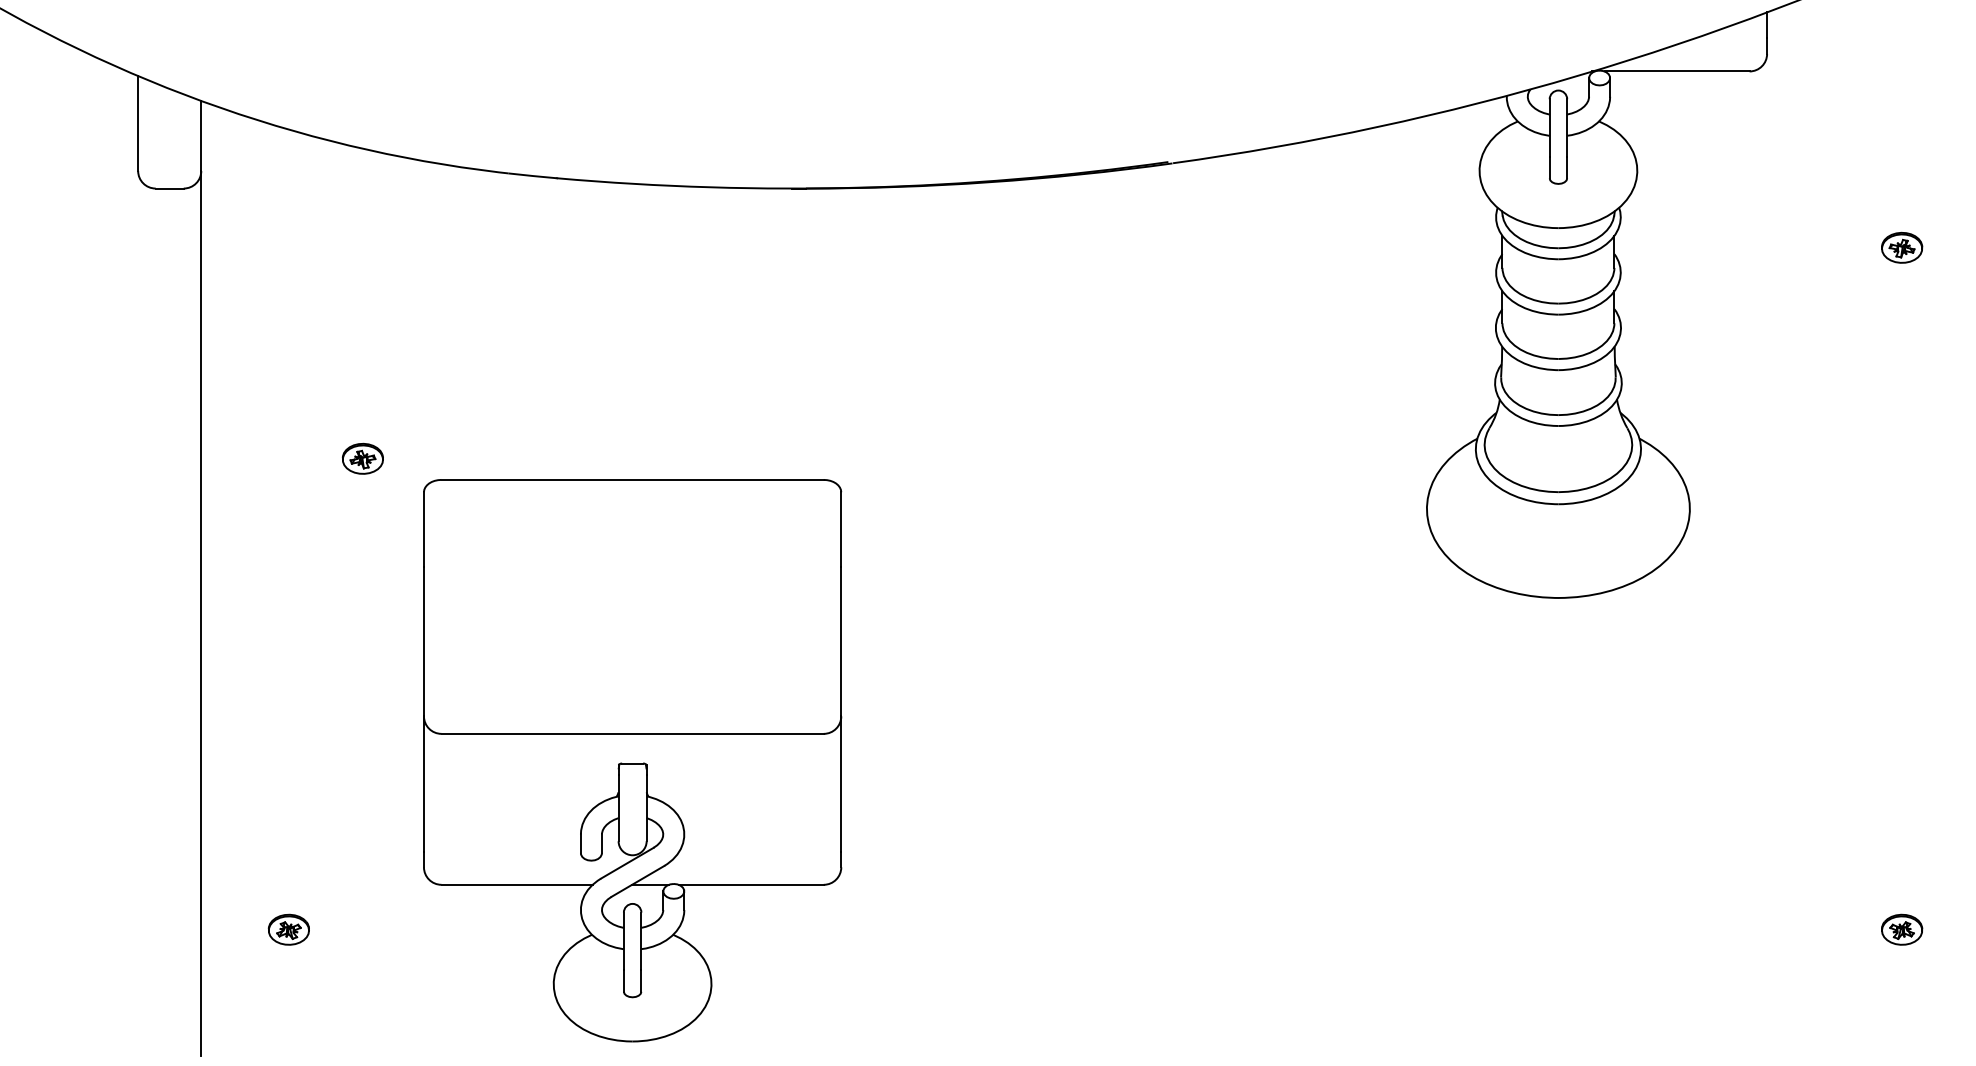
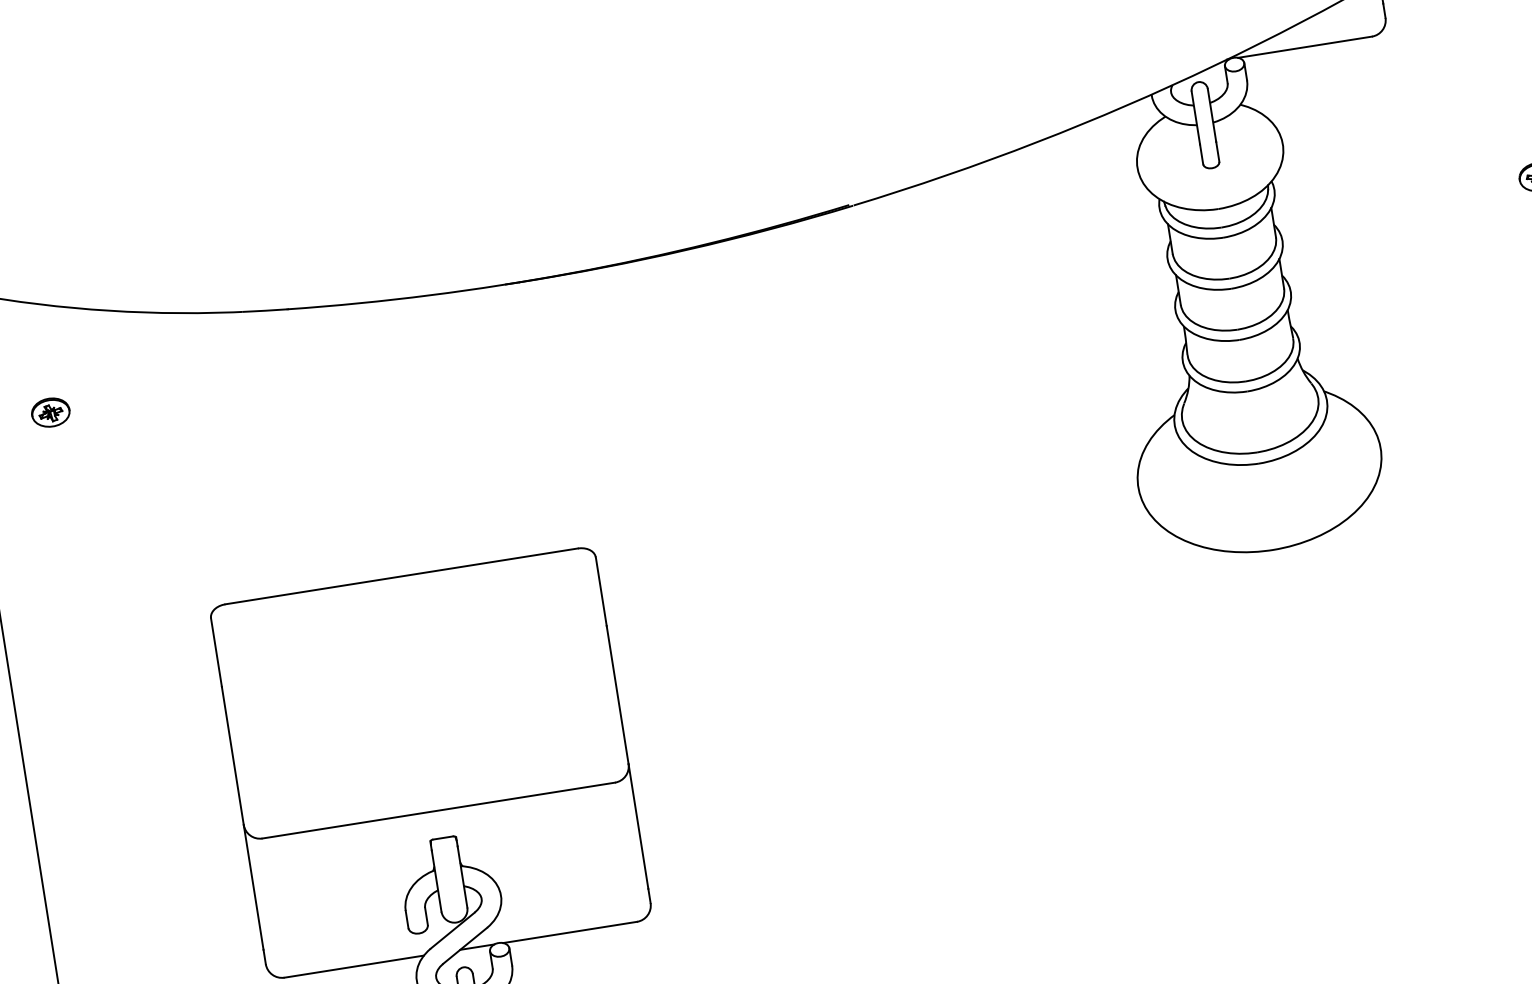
part: (362, 458) -> (50, 412), moved

